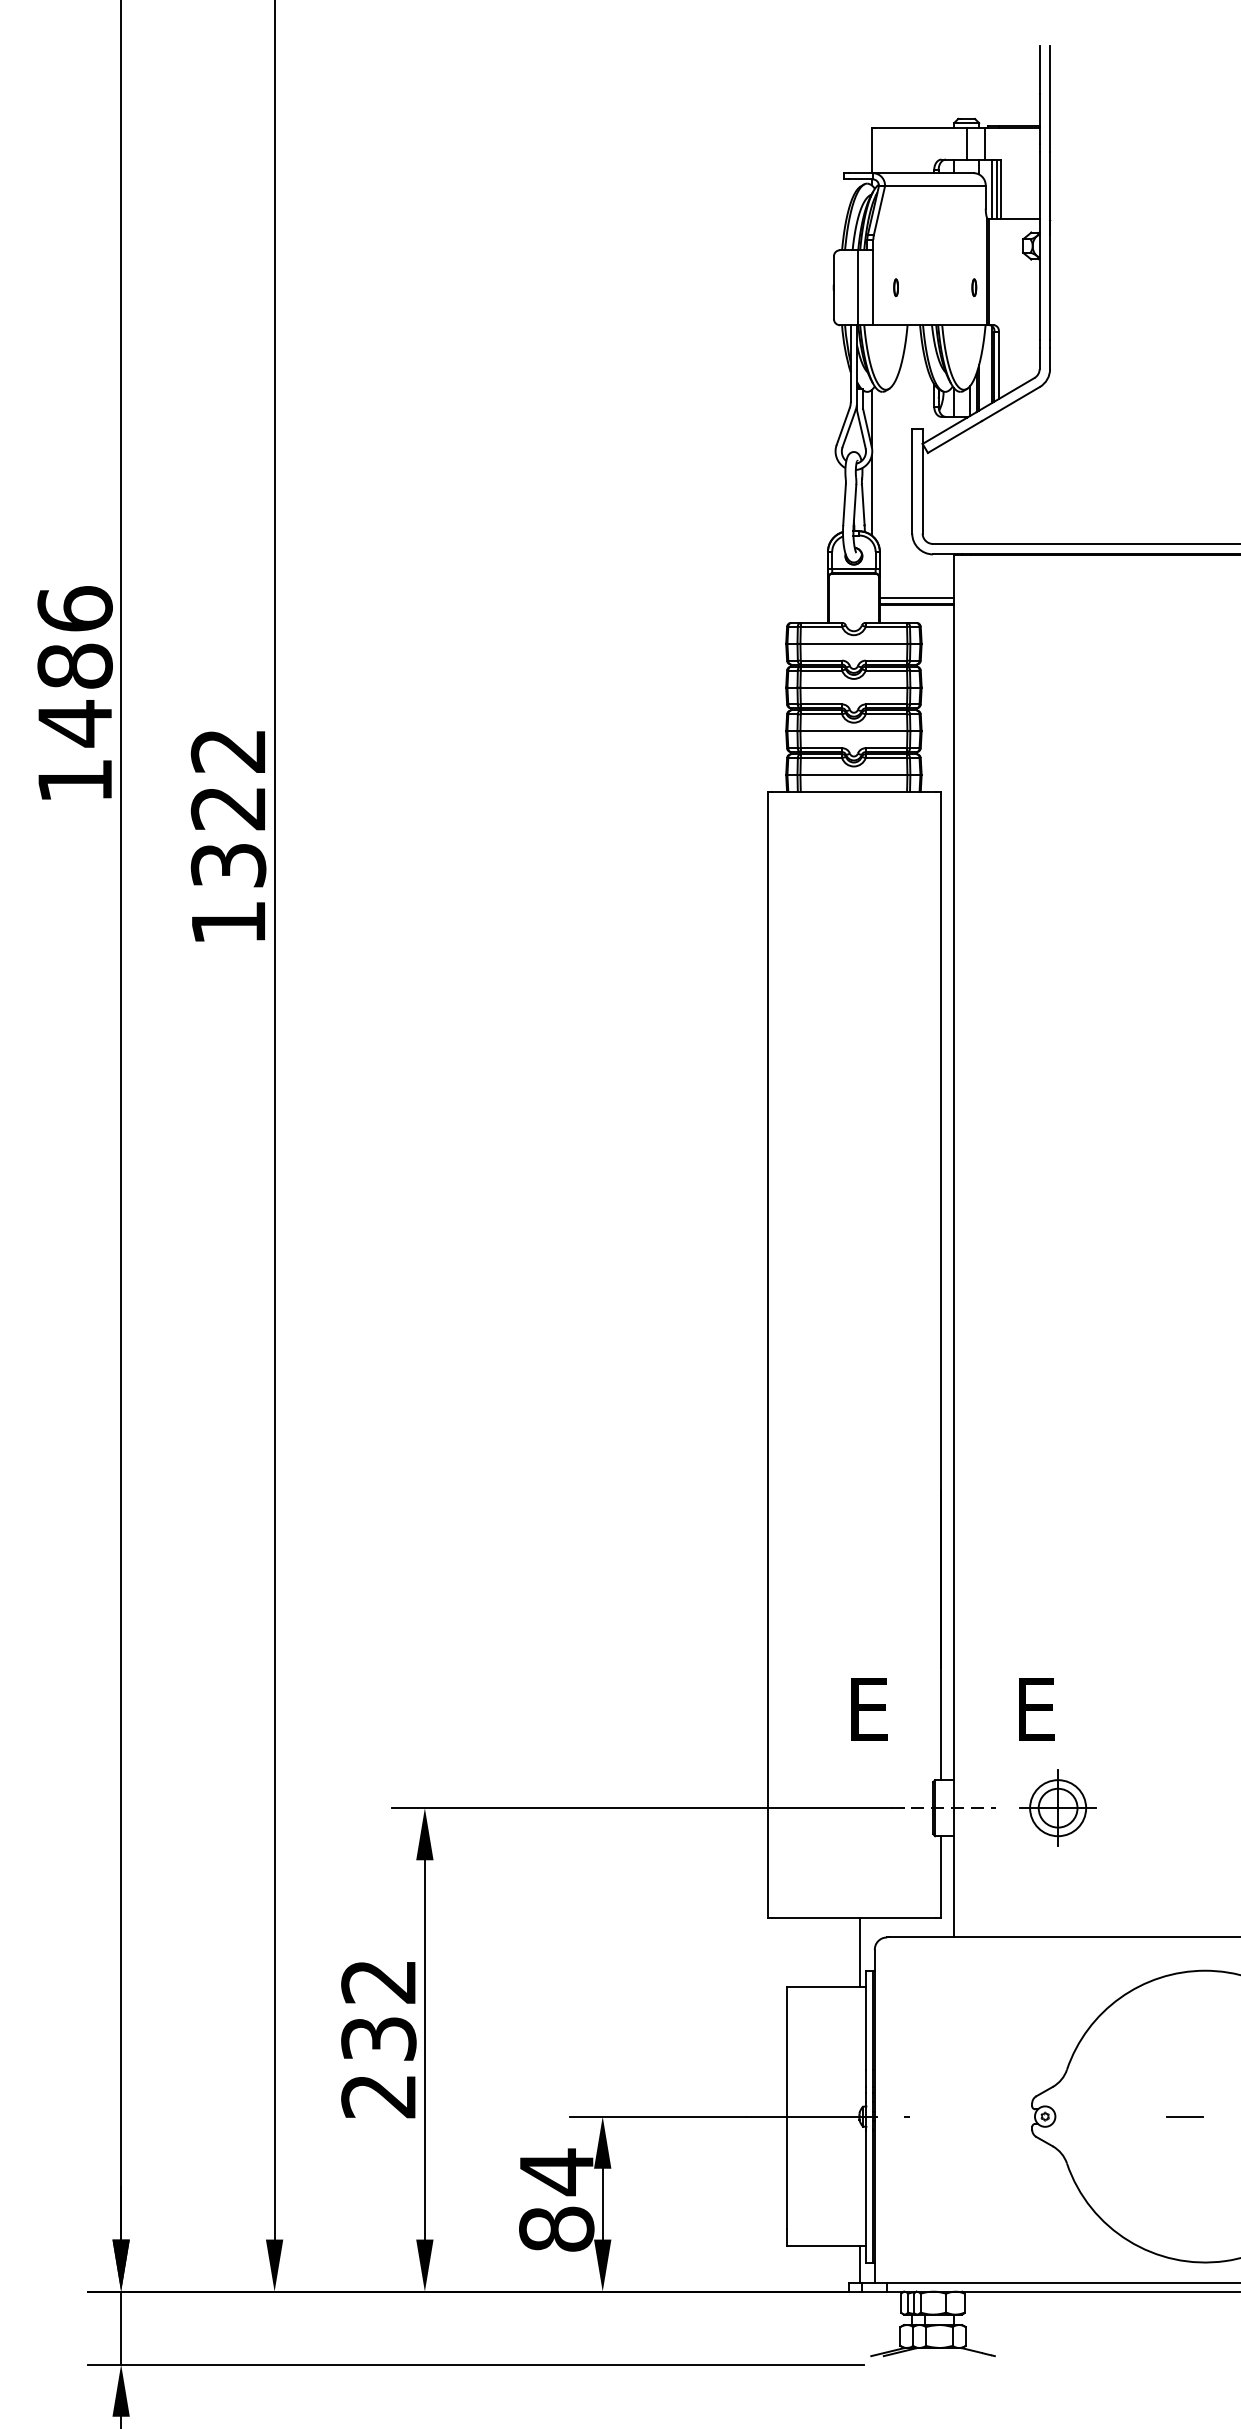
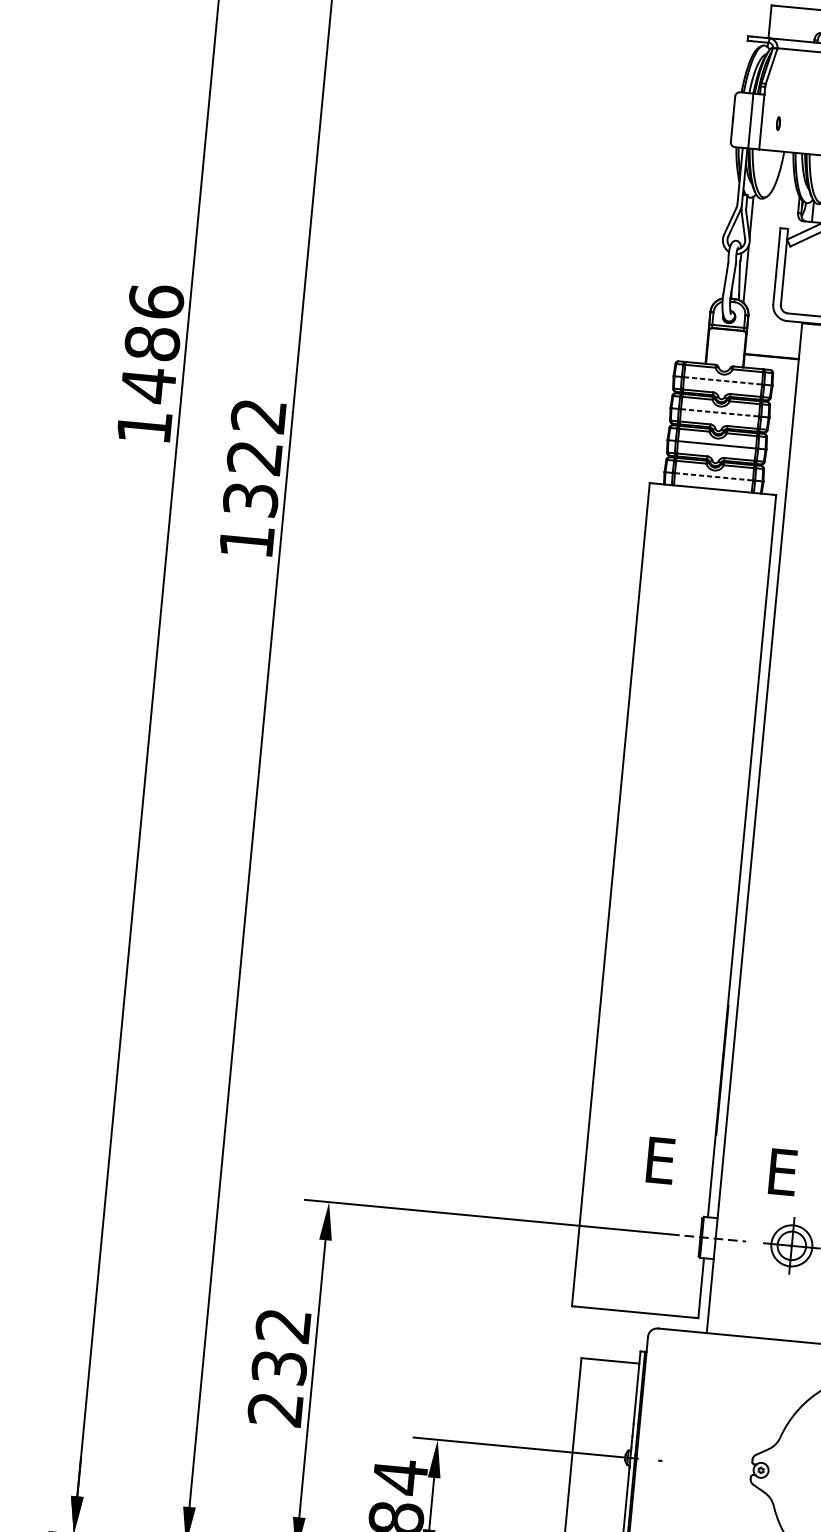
line: (916, 598) -> (771, 352), removed
line: (853, 643) -> (722, 380), solid -> dashed
line: (853, 687) -> (719, 412), solid -> dashed
line: (853, 775) -> (713, 477), solid -> dashed
line: (860, 1952) -> (637, 1337), removed

